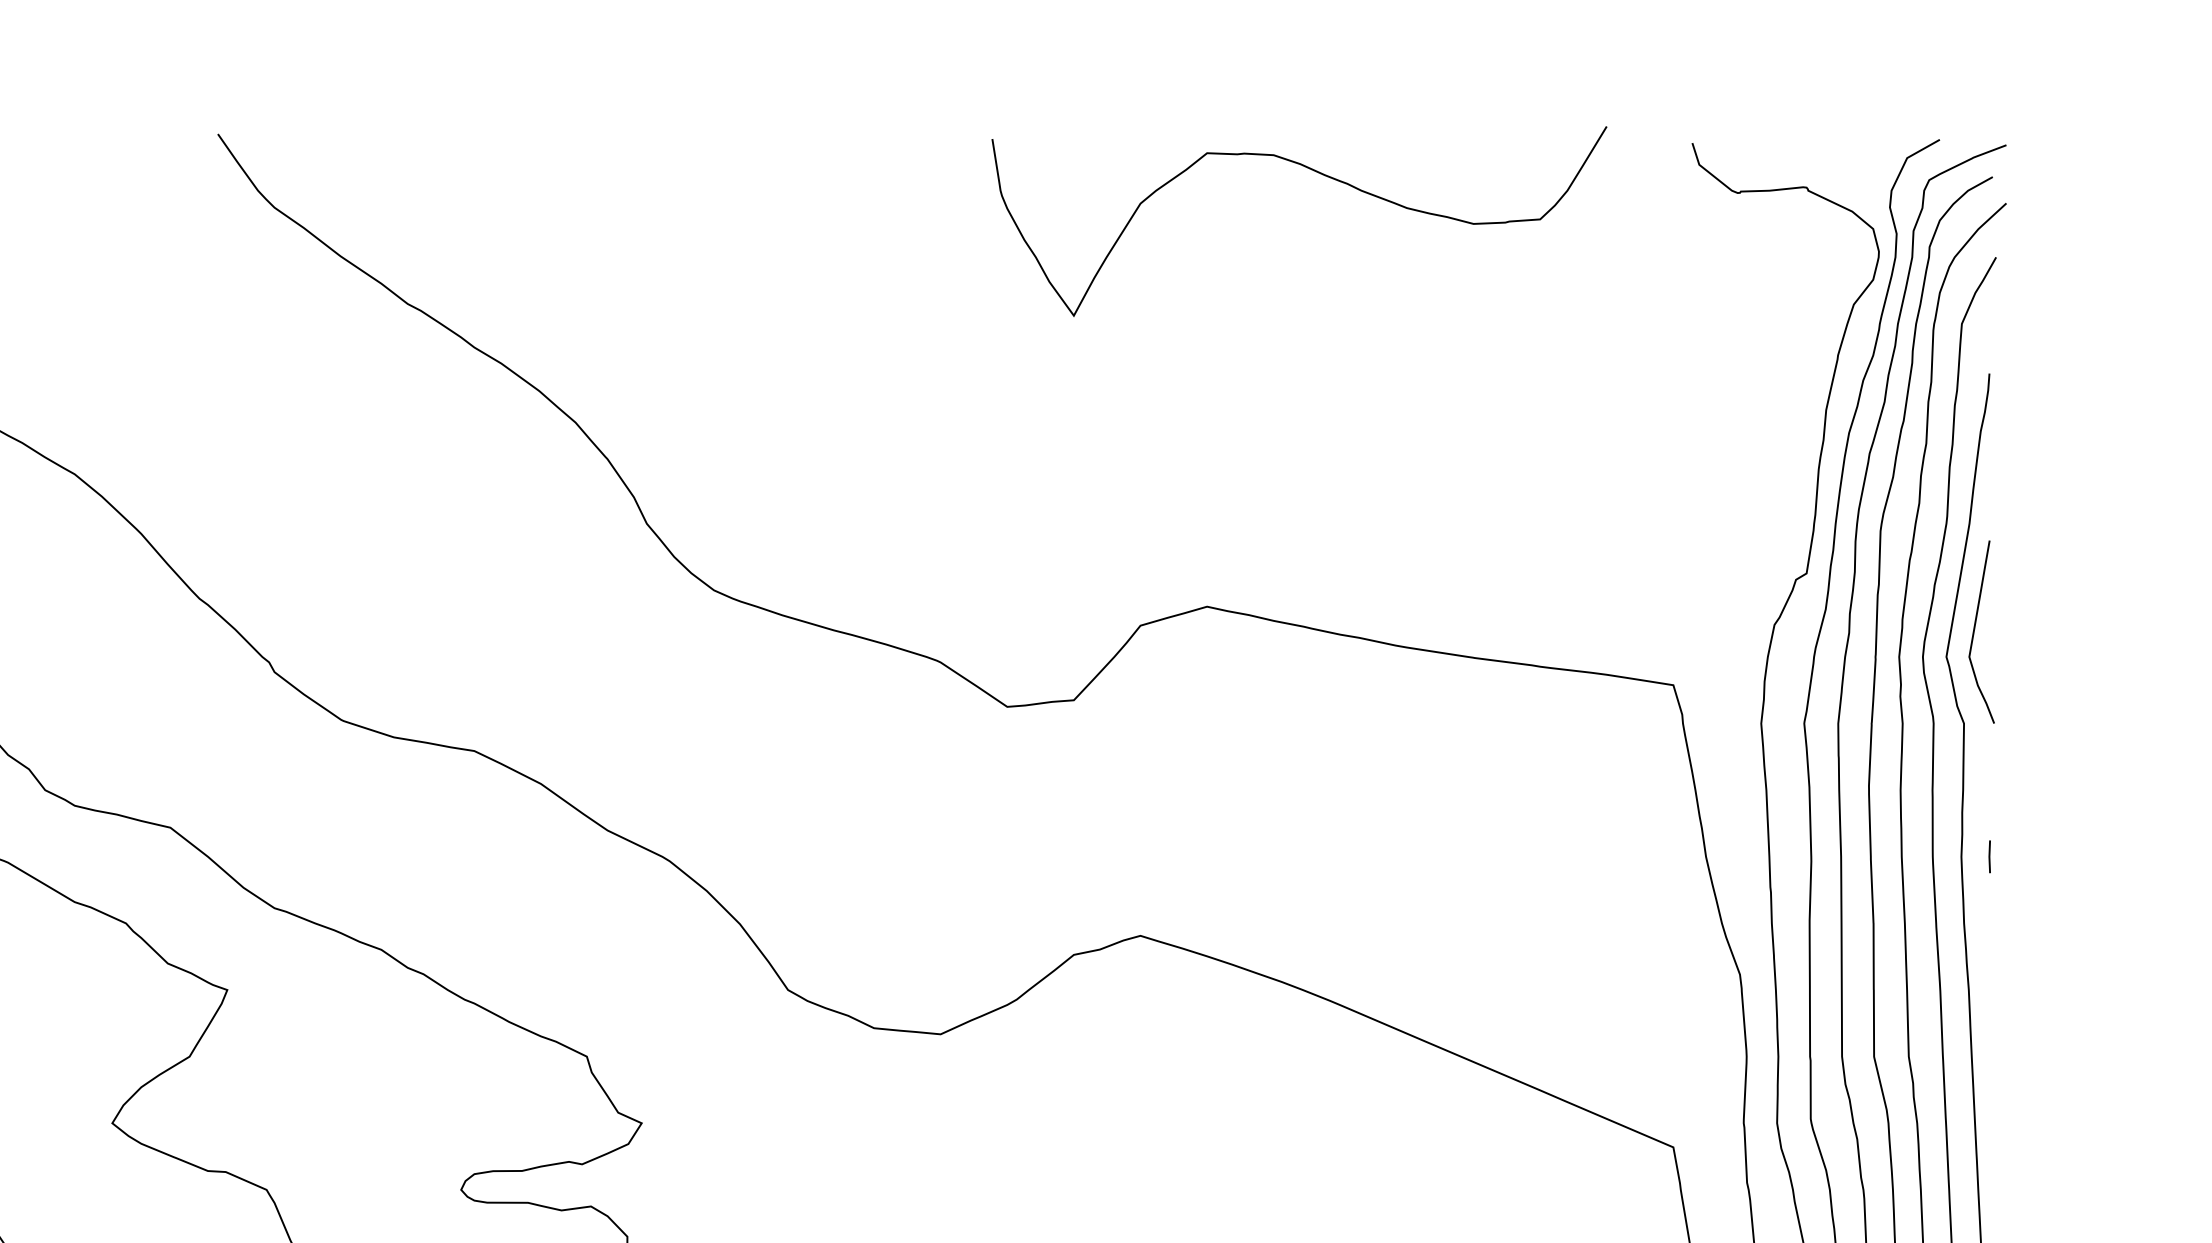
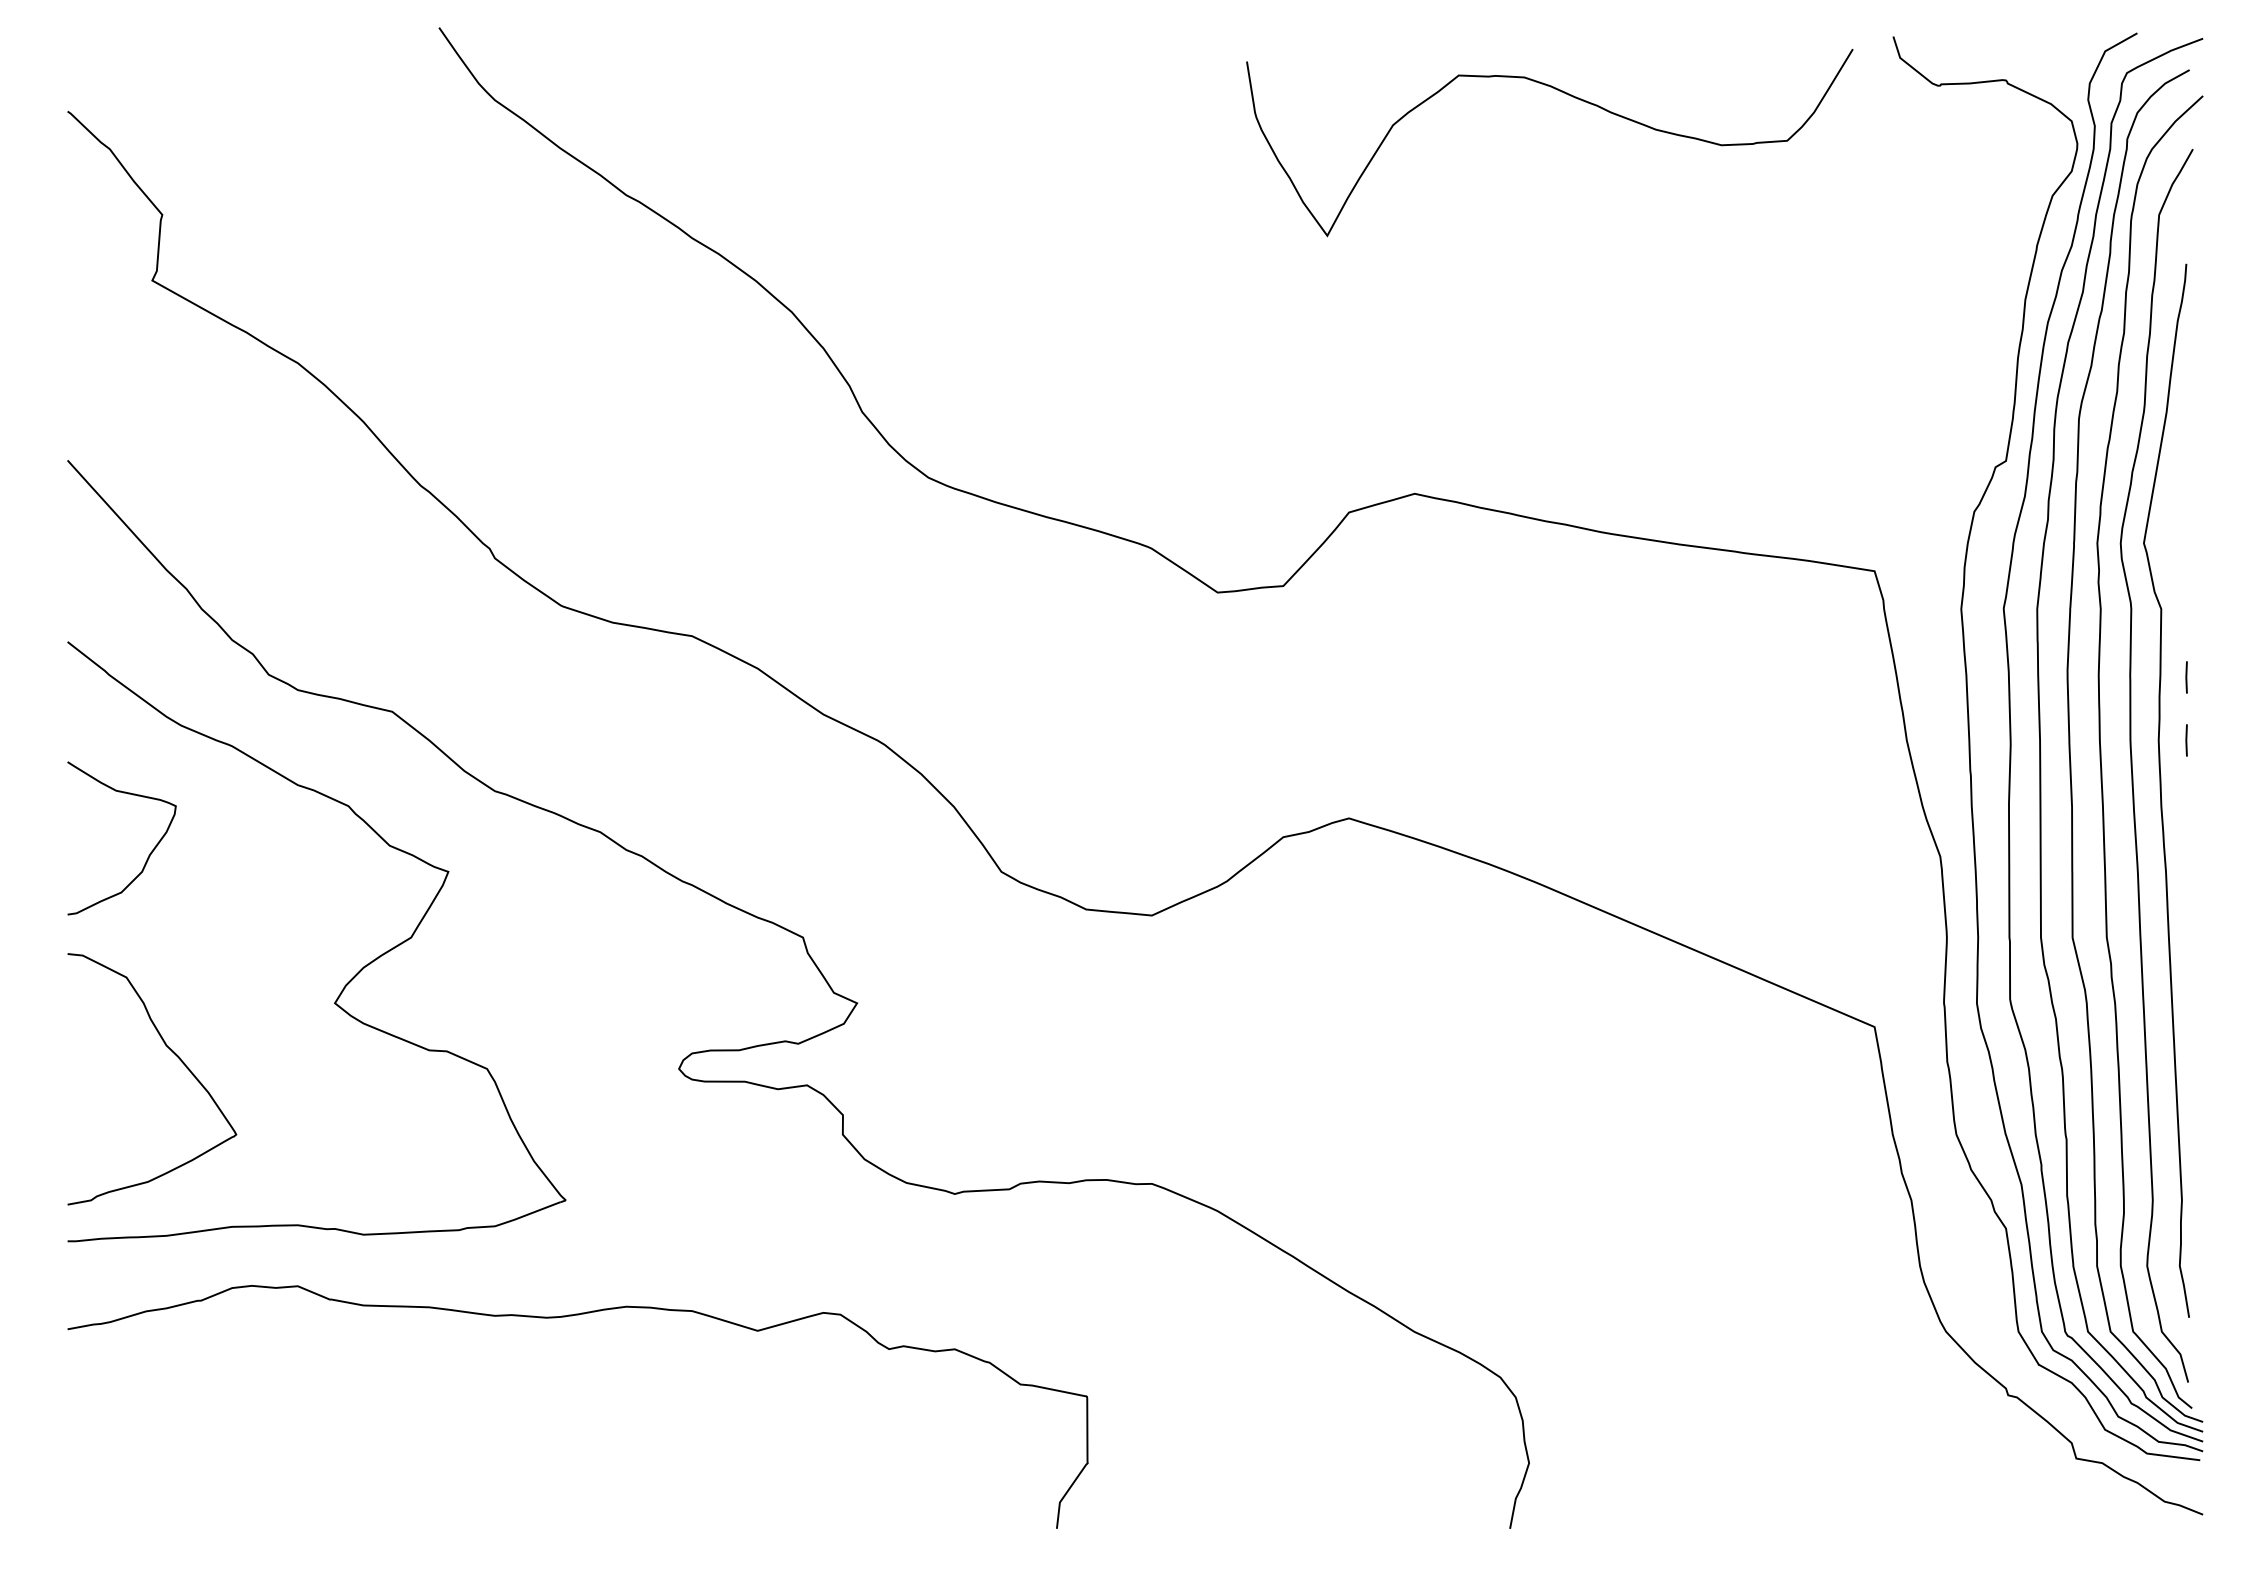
curve: (1322, 175) -> (1572, 97), moved
curve: (1975, 629) -> (2172, 516), removed
line: (1989, 792) -> (2186, 677), added

